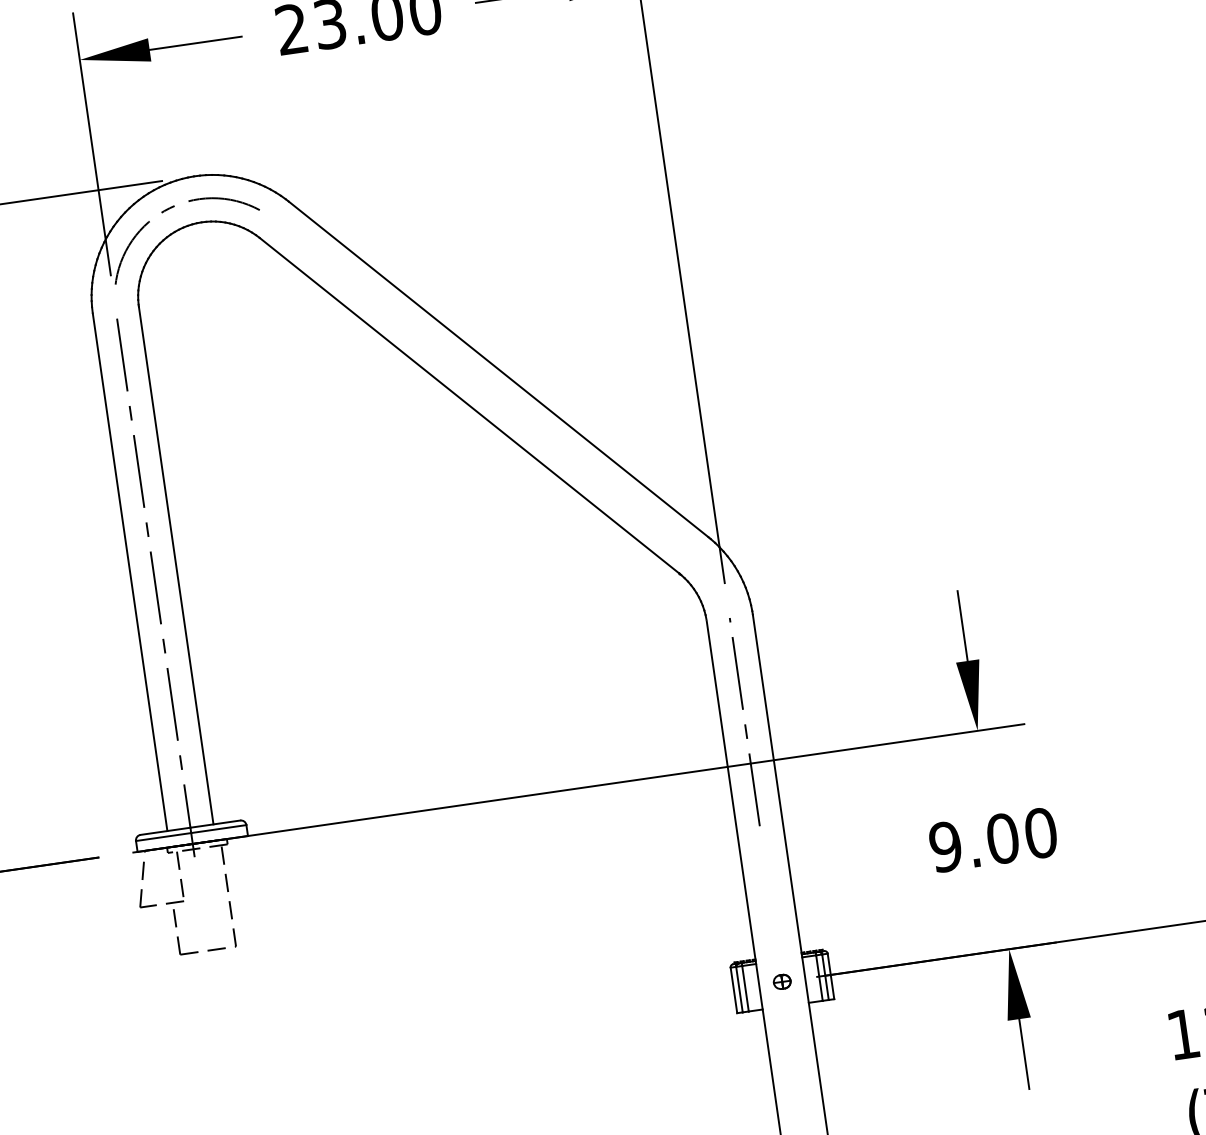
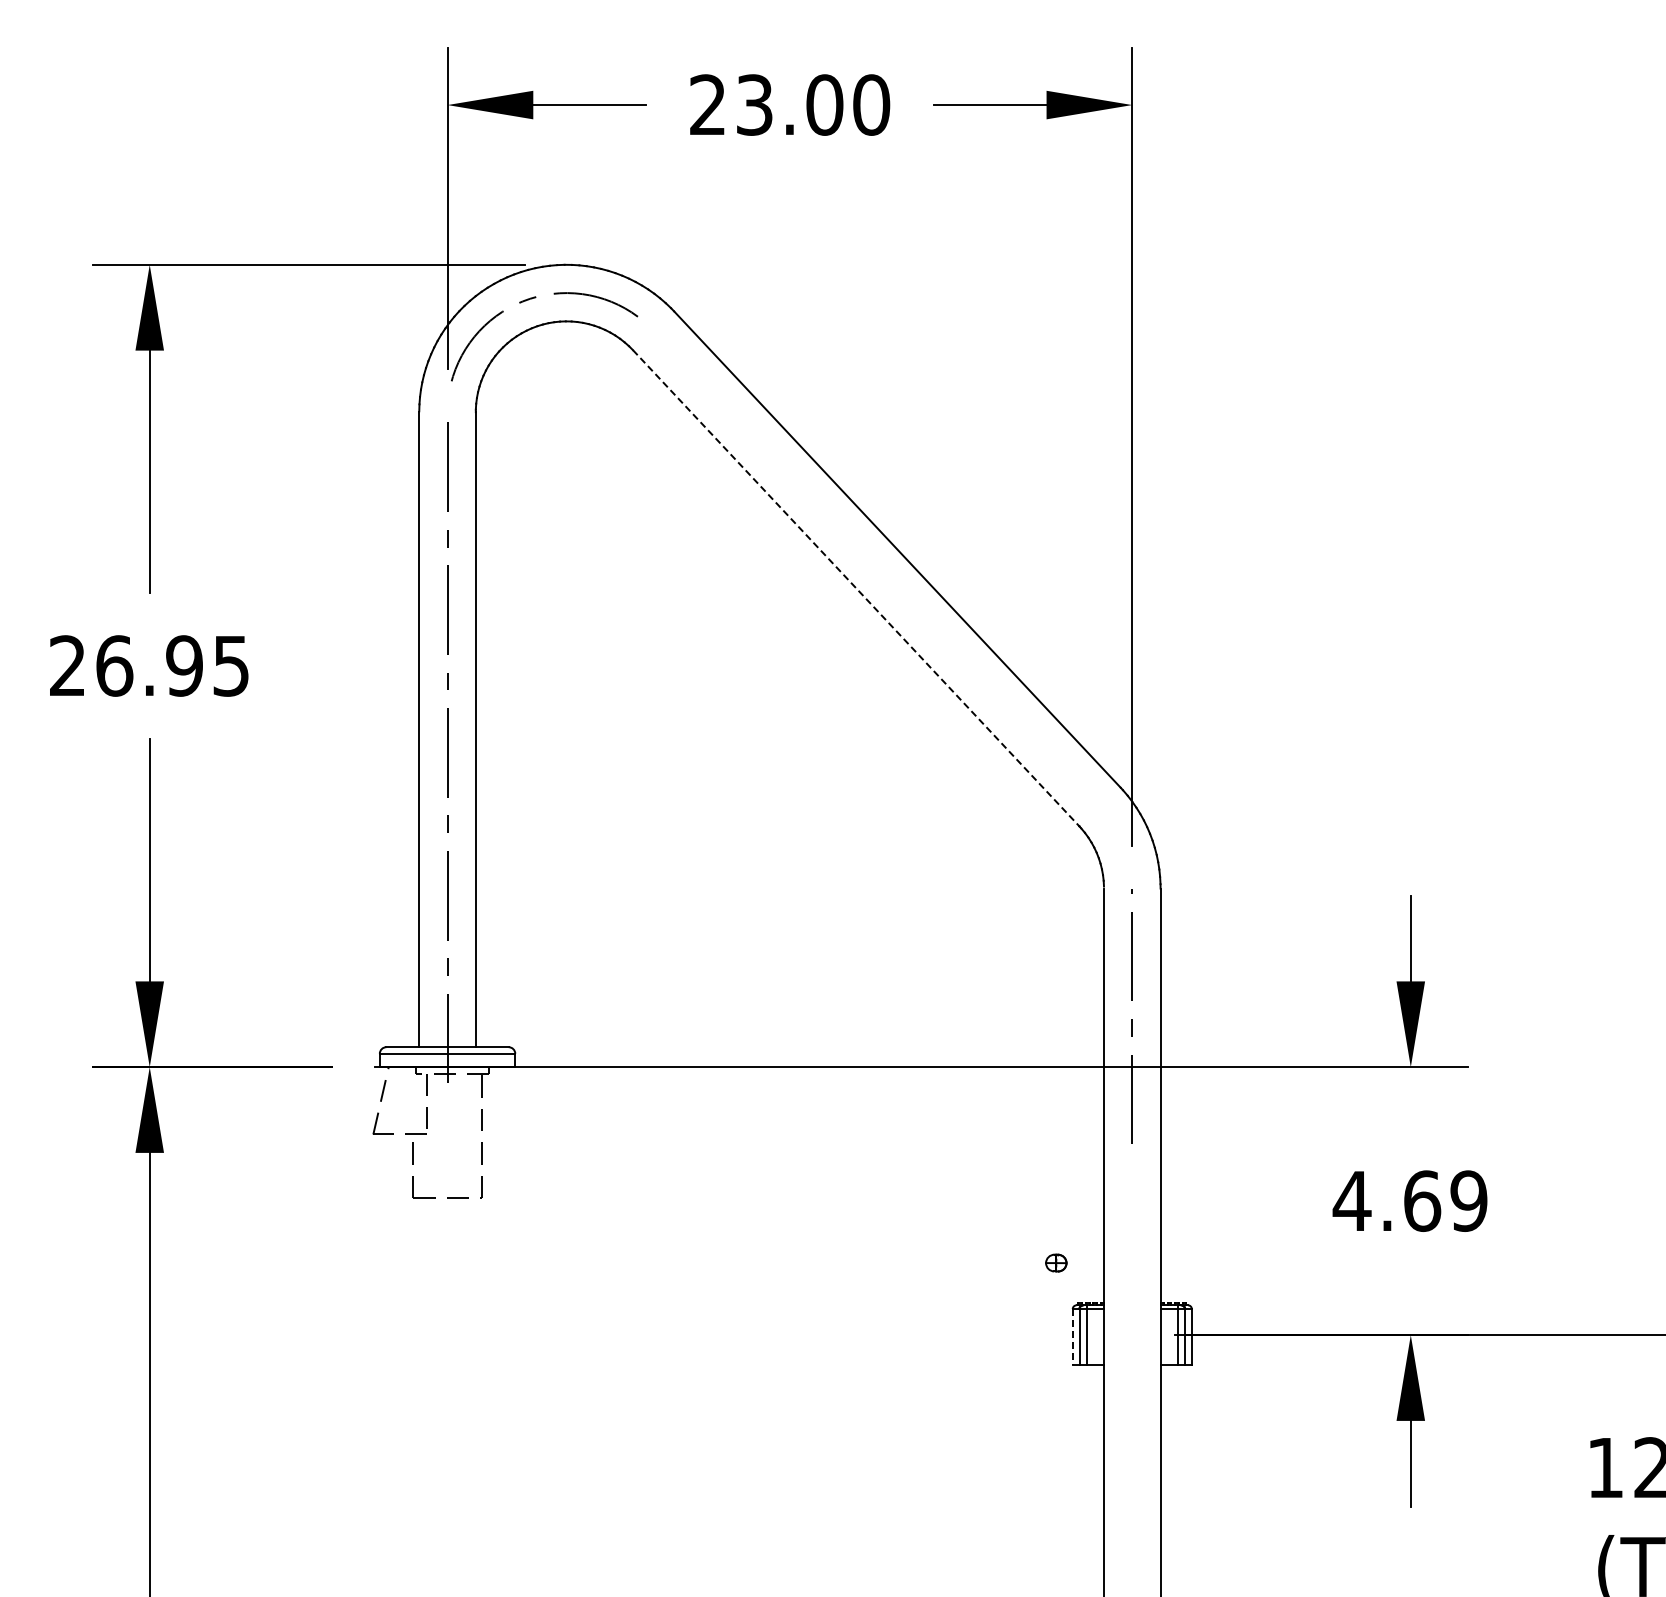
line: (469, 405) -> (856, 588), solid -> dashed
text: (992, 839) -> (1409, 1200), 9.00 -> 4.69
part: (782, 981) -> (1056, 1262), moved
line: (733, 990) -> (1072, 1336), solid -> dashed

